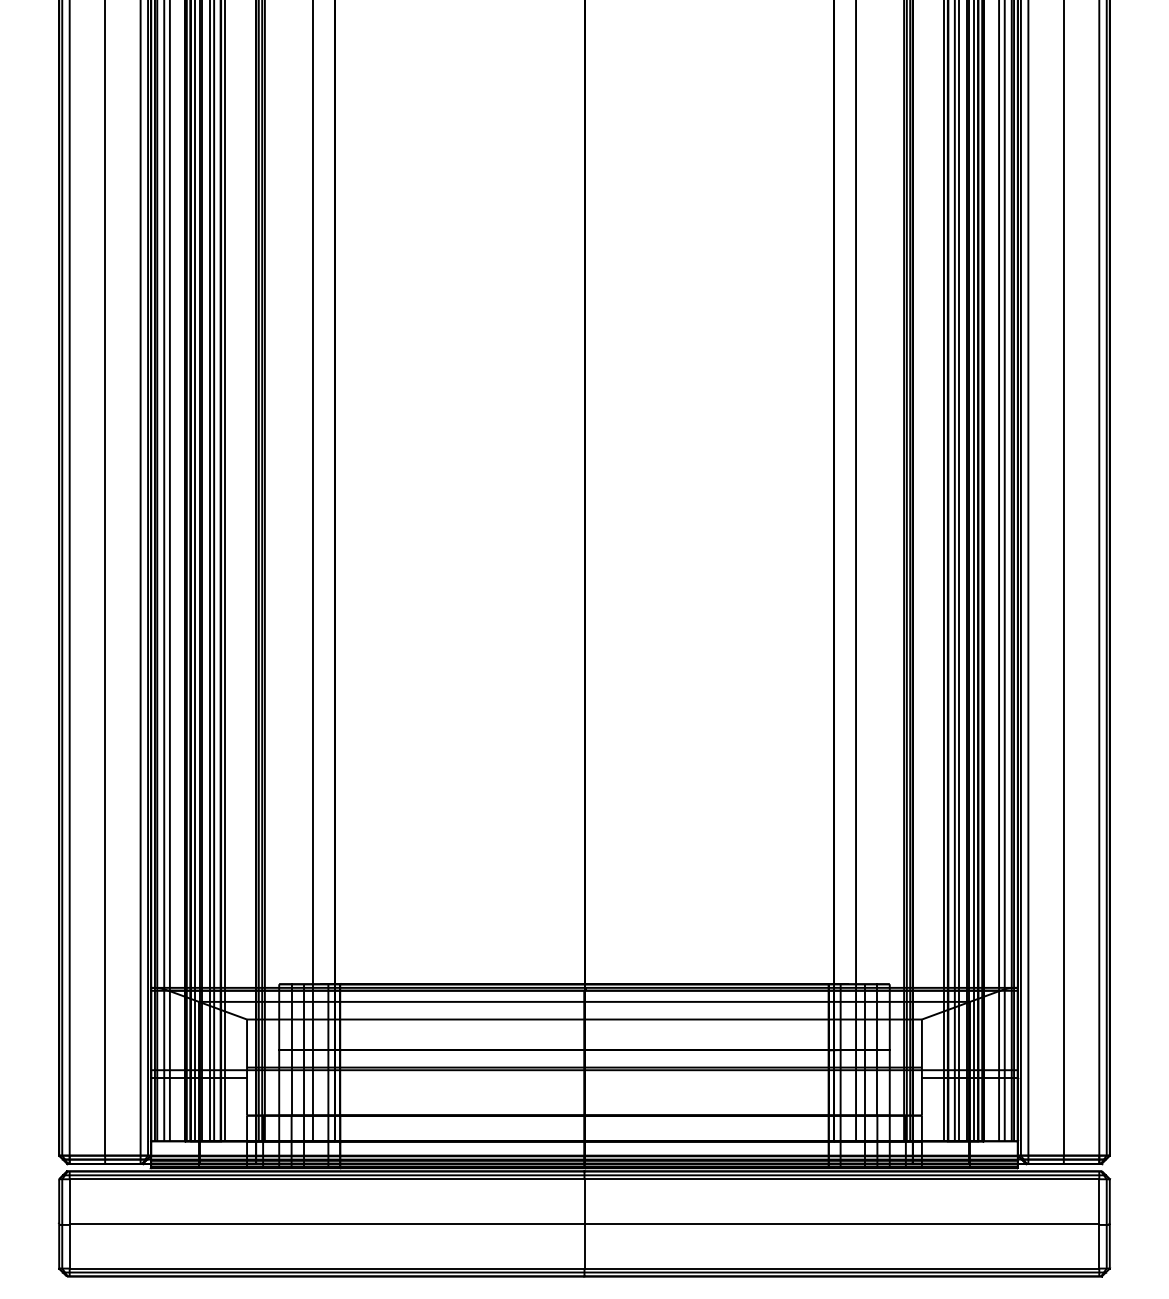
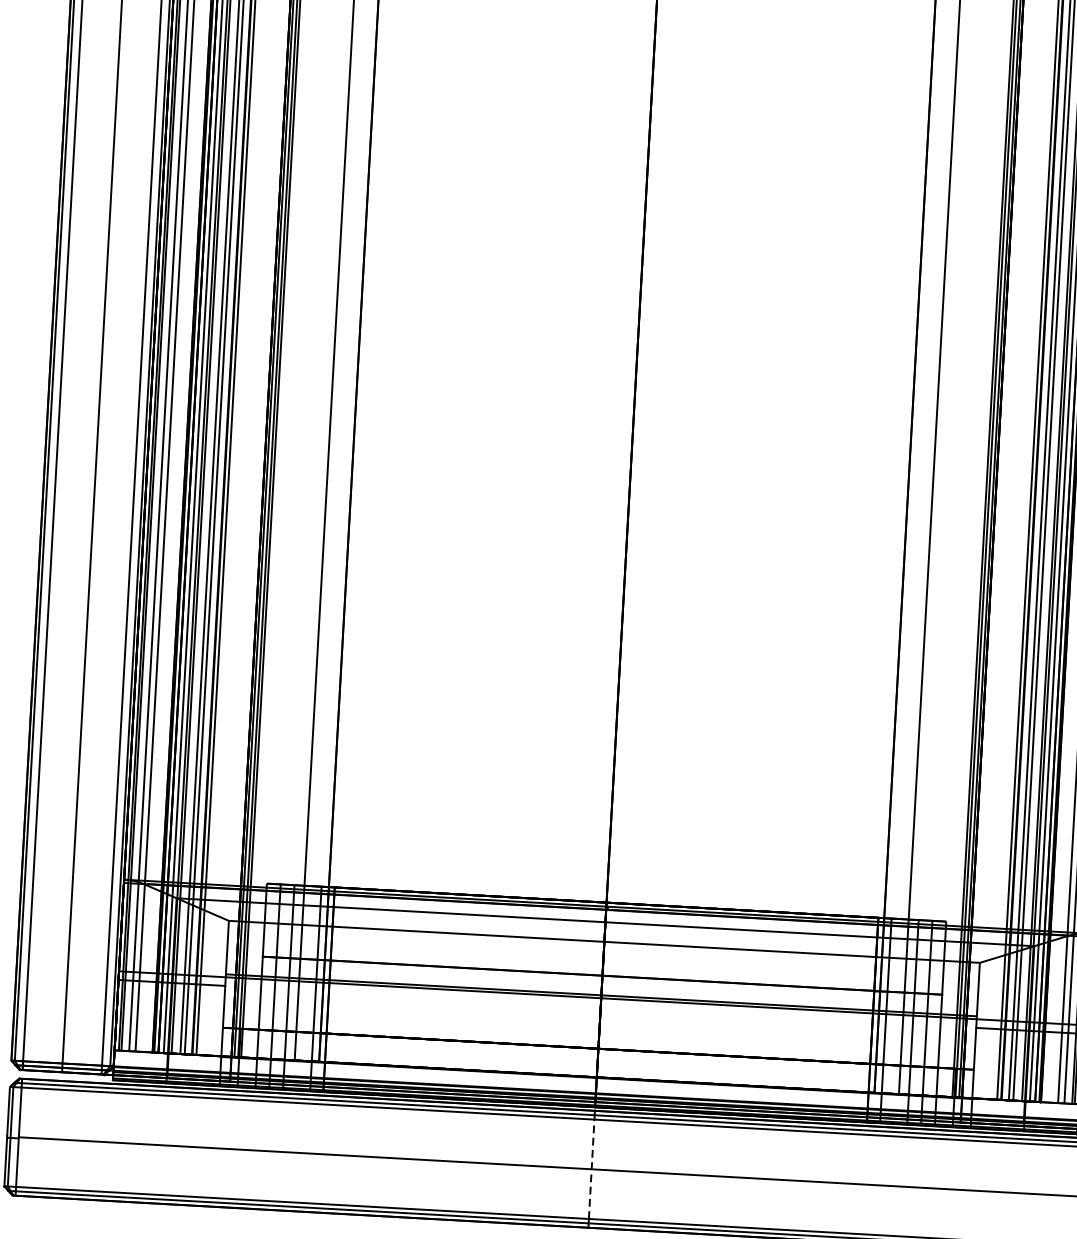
line: (584, 1223) -> (591, 1168), solid -> dashed

